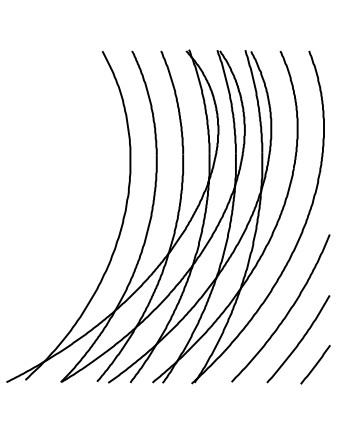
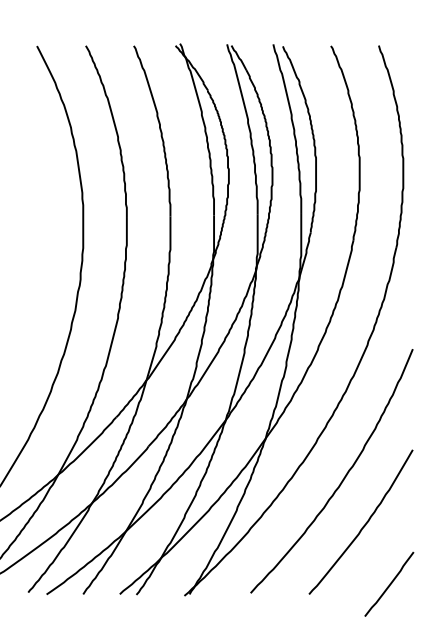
line: (315, 364) -> (389, 583), moved

